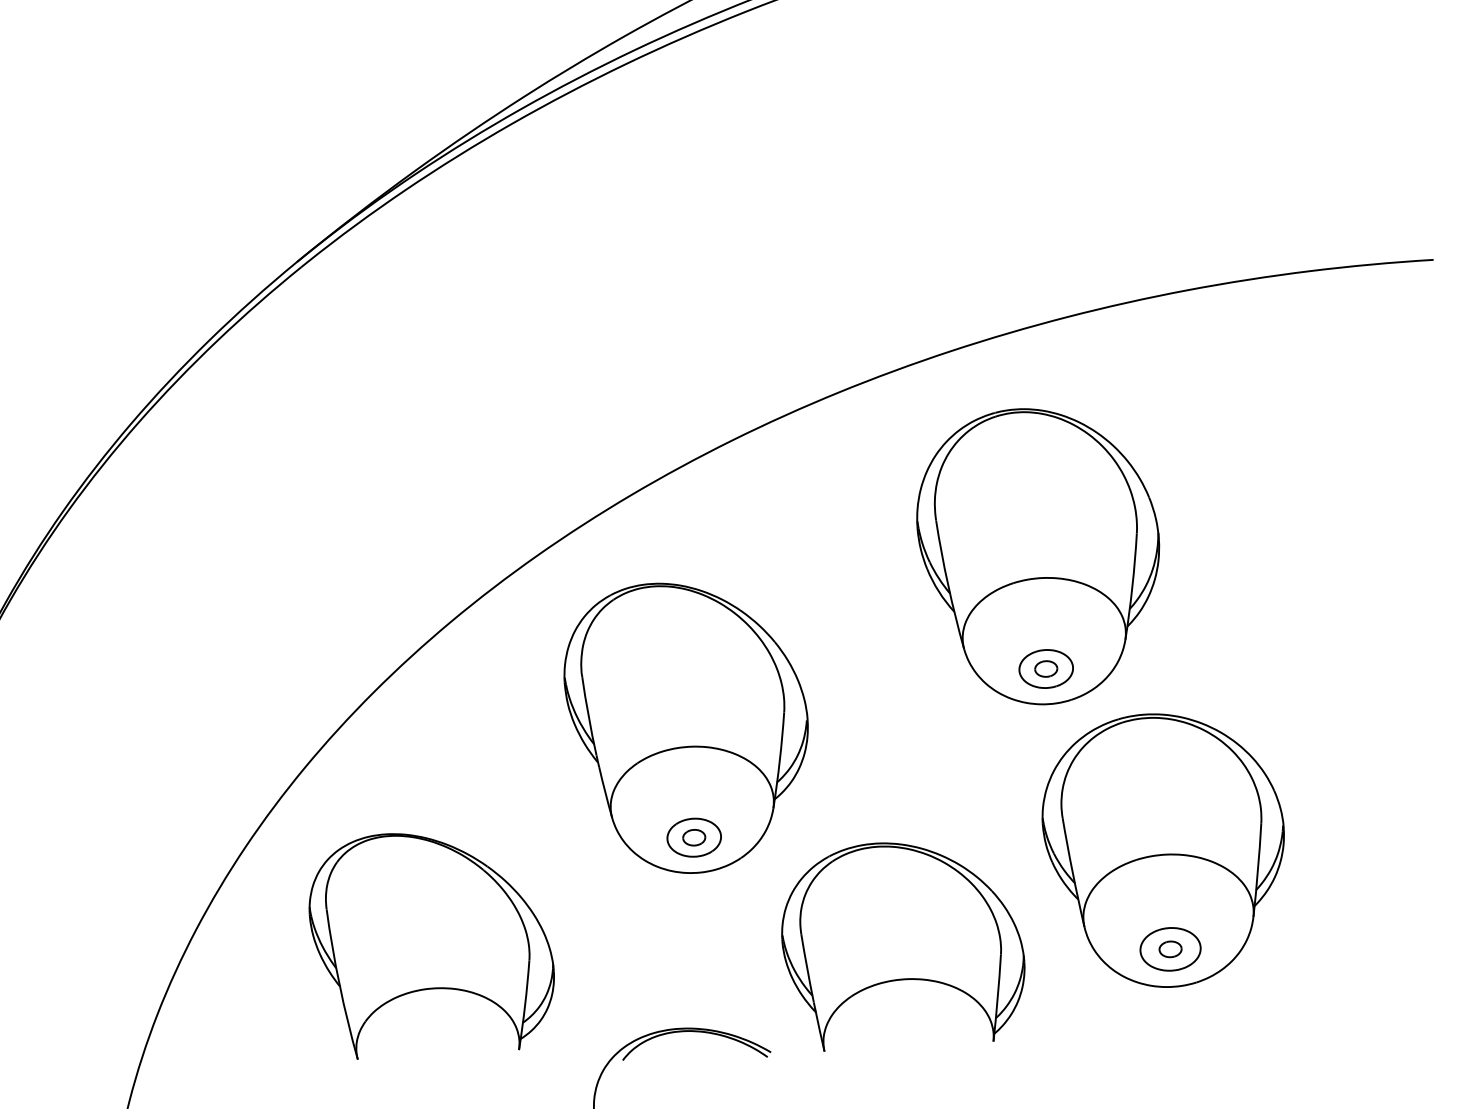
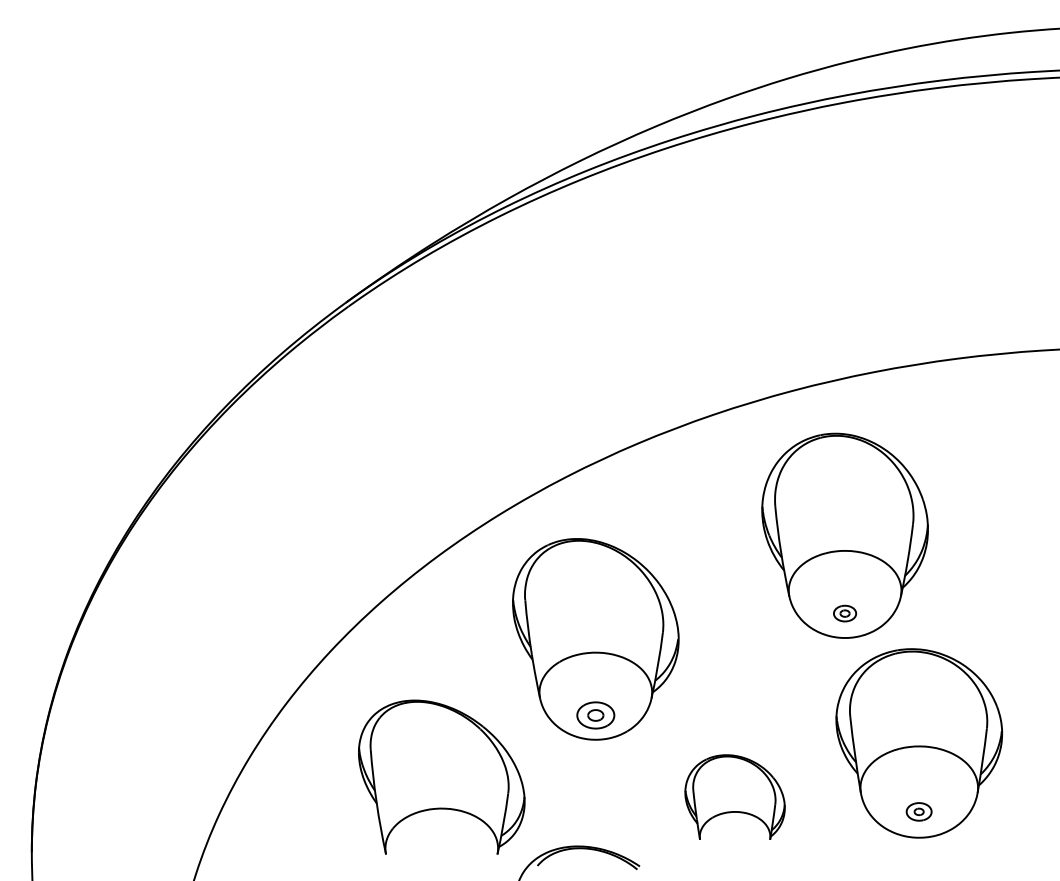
part: (1045, 668) -> (844, 613), size x0.6
part: (431, 941) -> (441, 776), moved
part: (901, 944) -> (734, 797), size x0.6
part: (1169, 948) -> (918, 811), size x0.6

